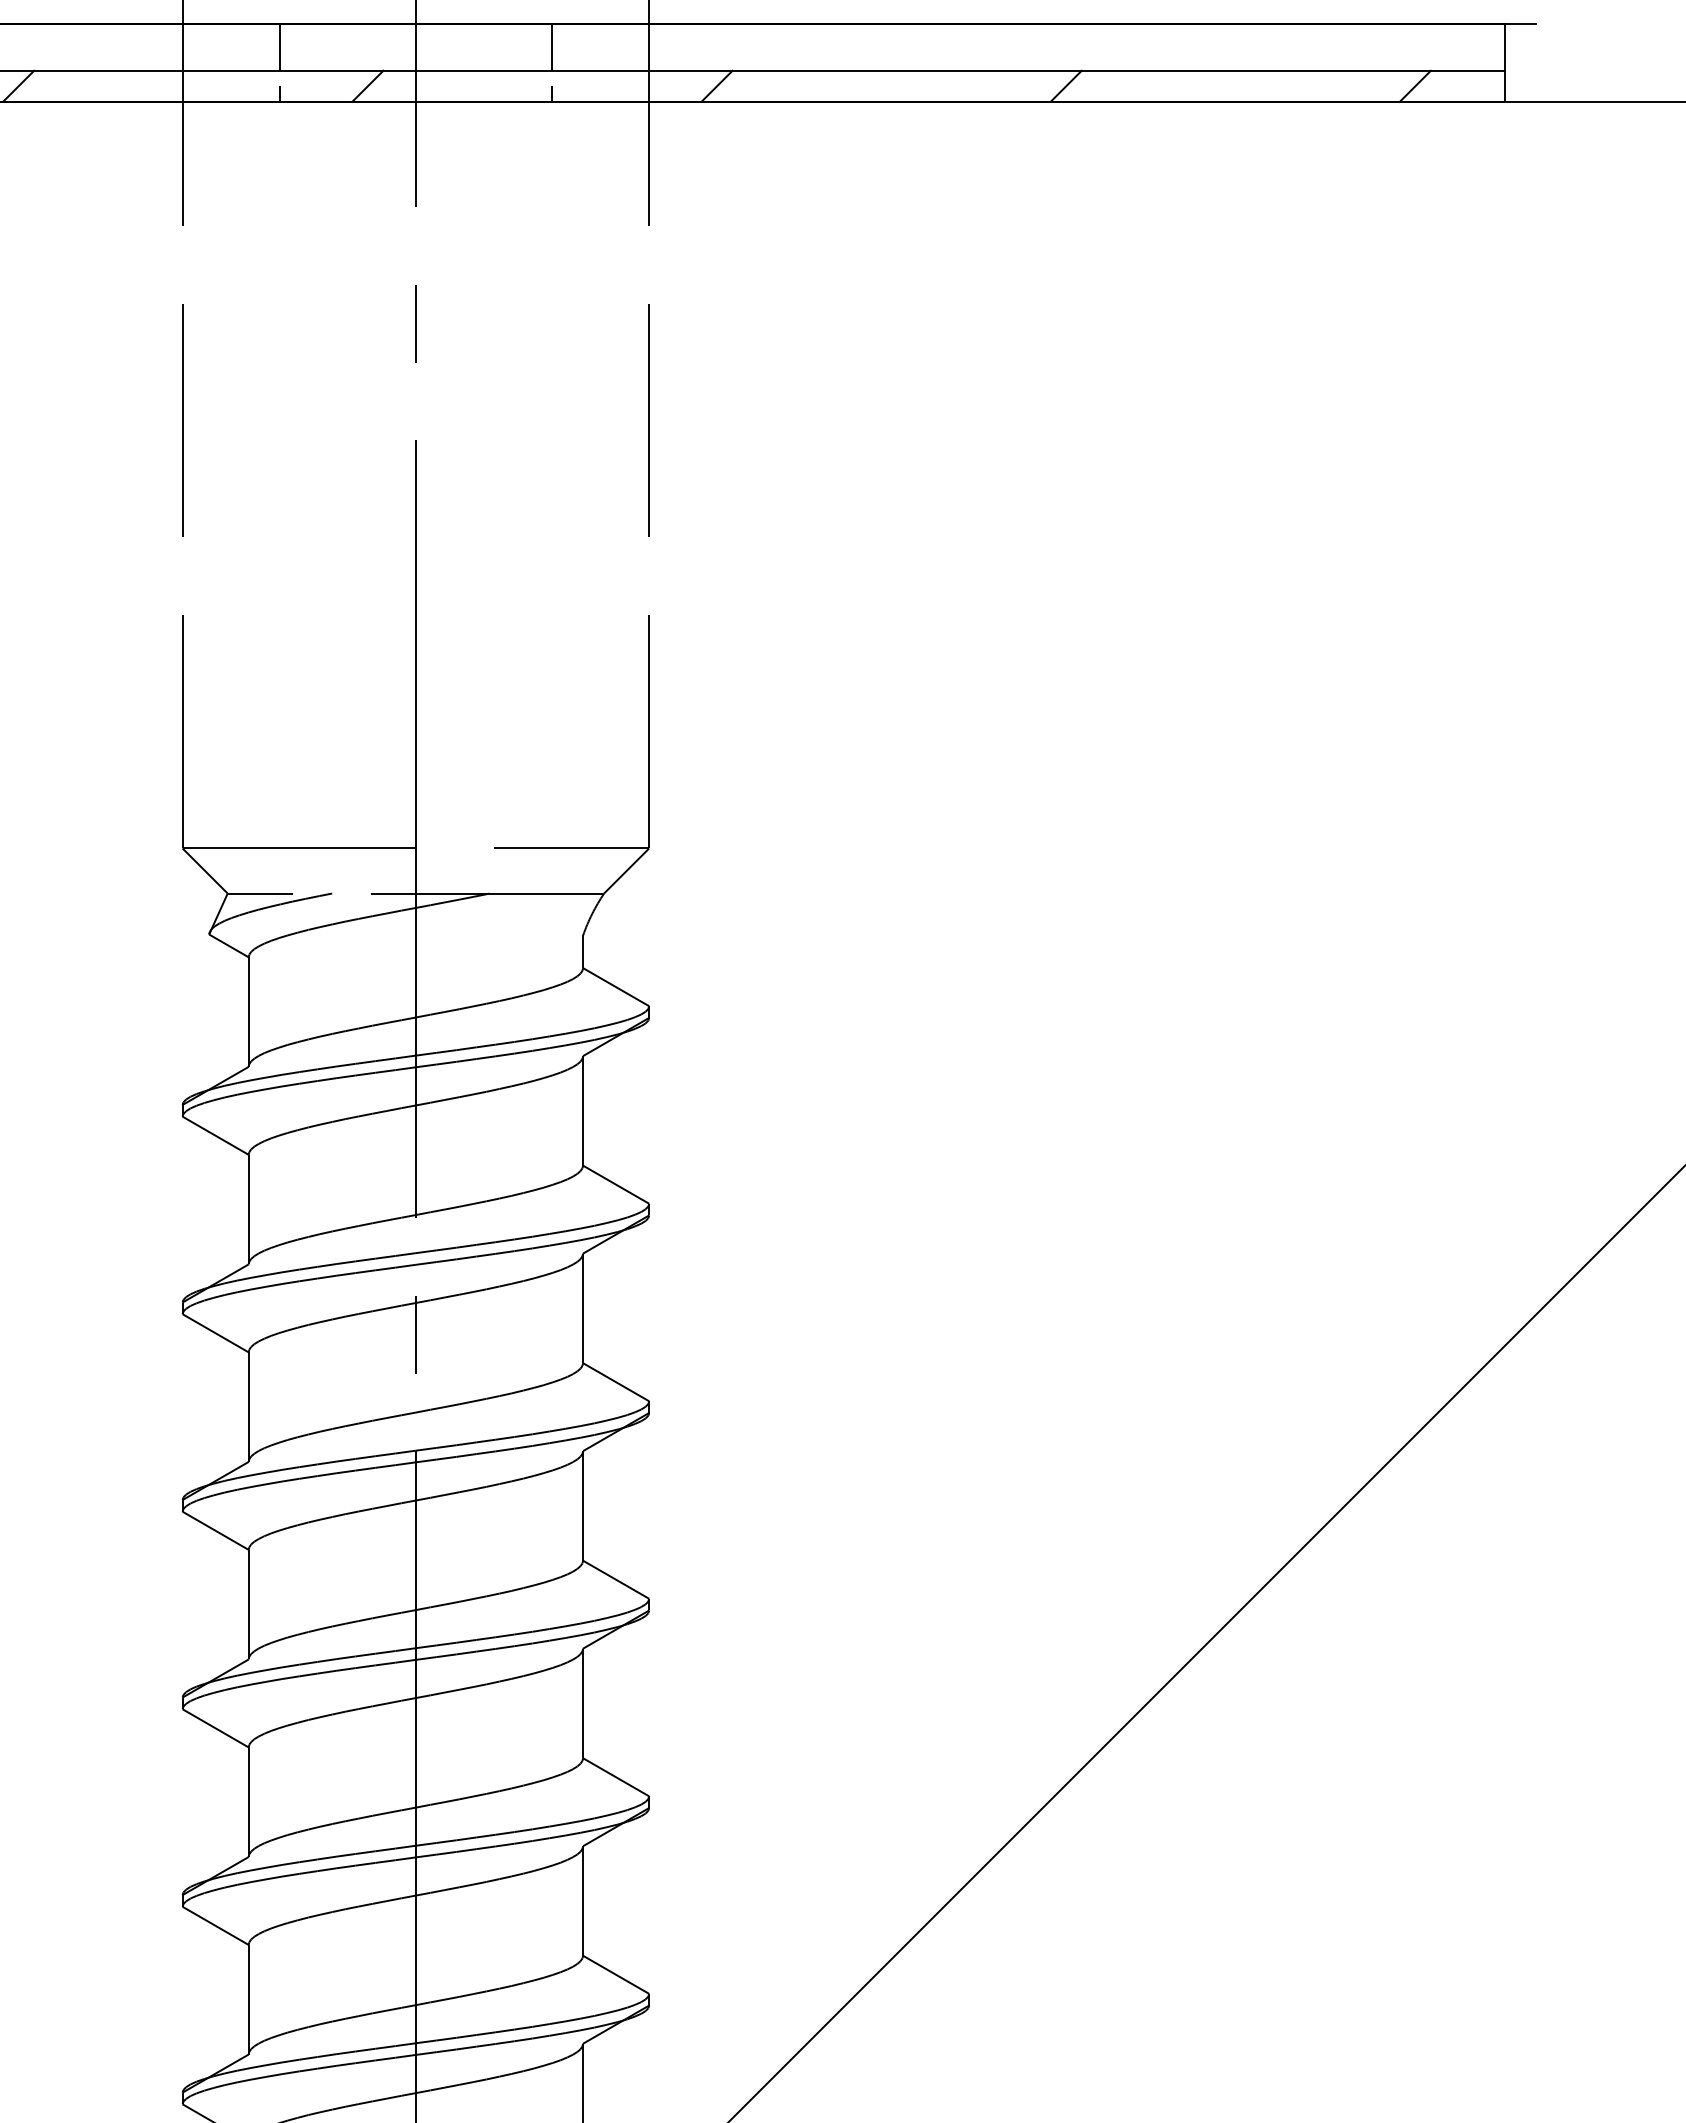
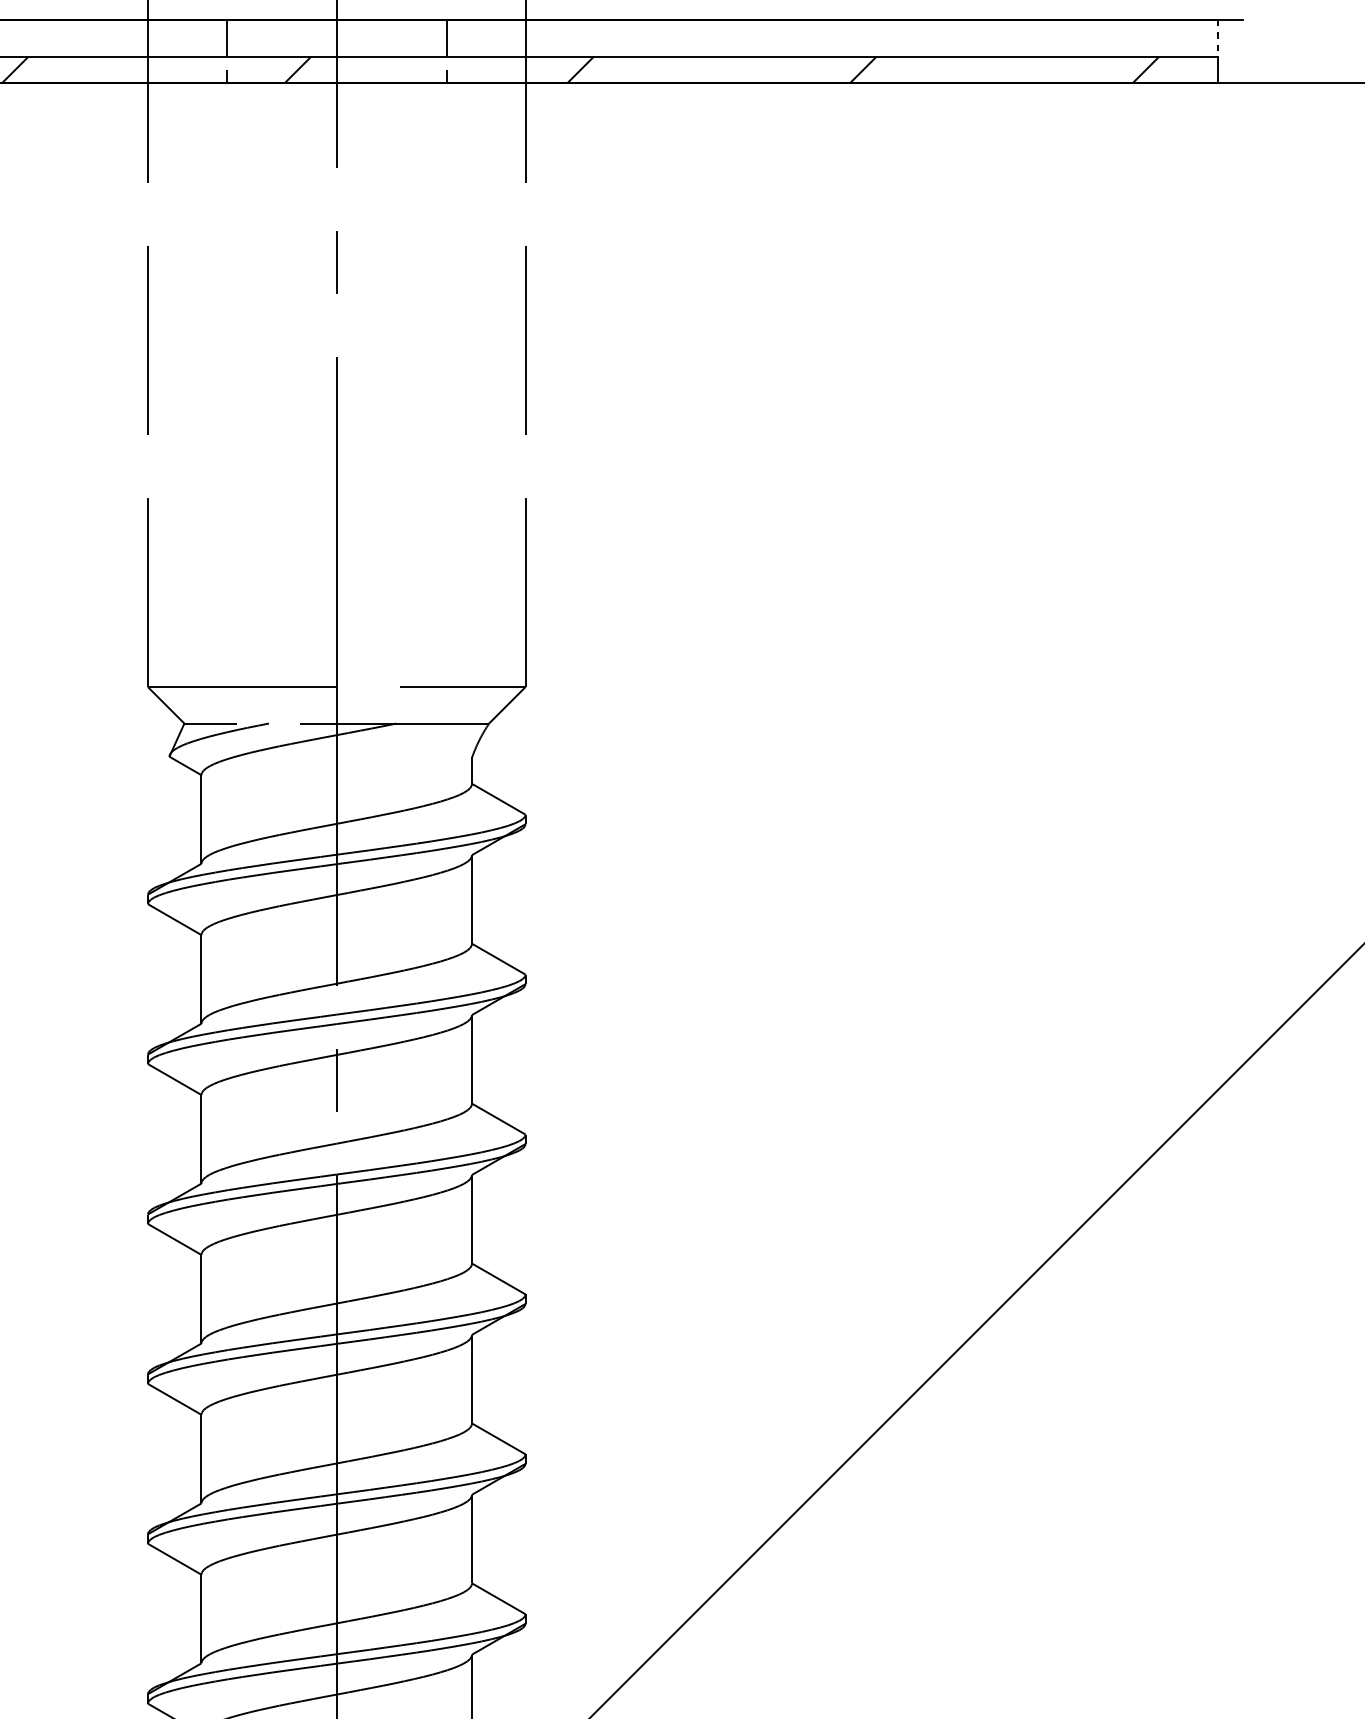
line: (1504, 47) -> (1217, 38), solid -> dashed

